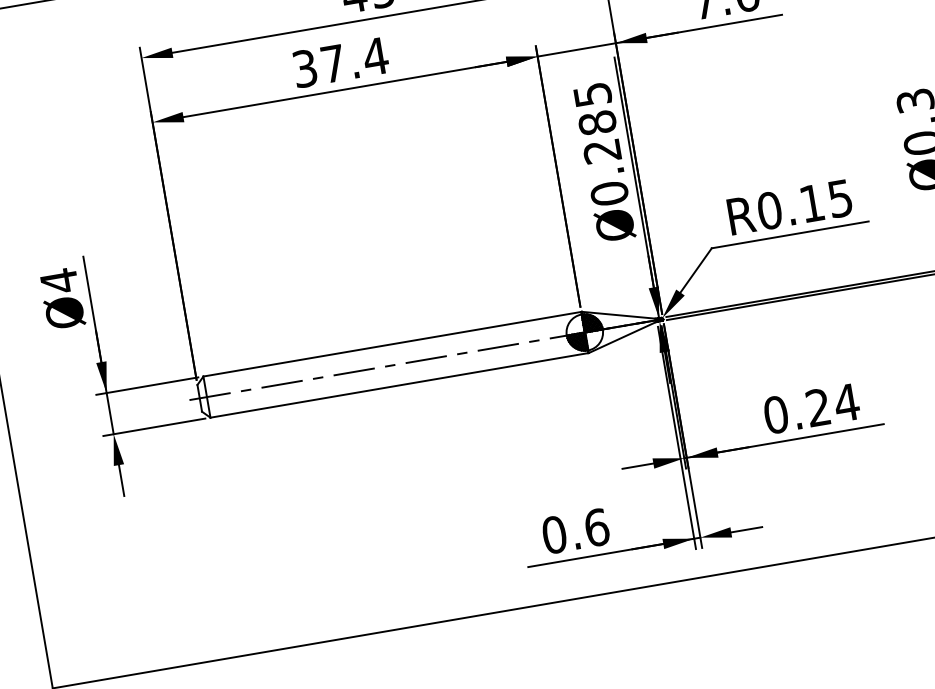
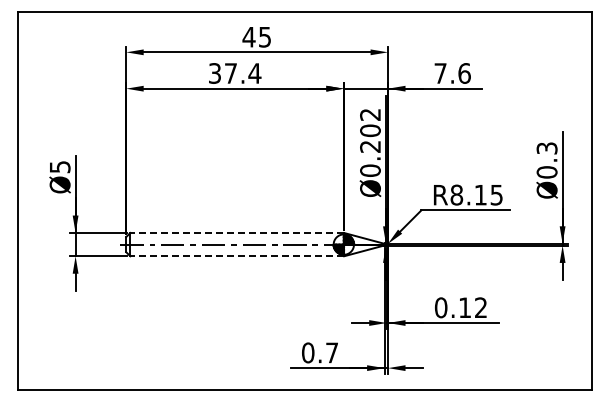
text: (595, 110) -> (370, 123), Ø0.285 -> Ø0.202
text: (769, 211) -> (456, 195), R0.15 -> R8.15
text: (59, 279) -> (60, 166), Ø4 -> Ø5
line: (393, 344) -> (237, 233), solid -> dashed
line: (400, 385) -> (237, 256), solid -> dashed
text: (833, 404) -> (473, 307), 0.24 -> 0.12
text: (597, 526) -> (332, 352), 0.6 -> 0.7

